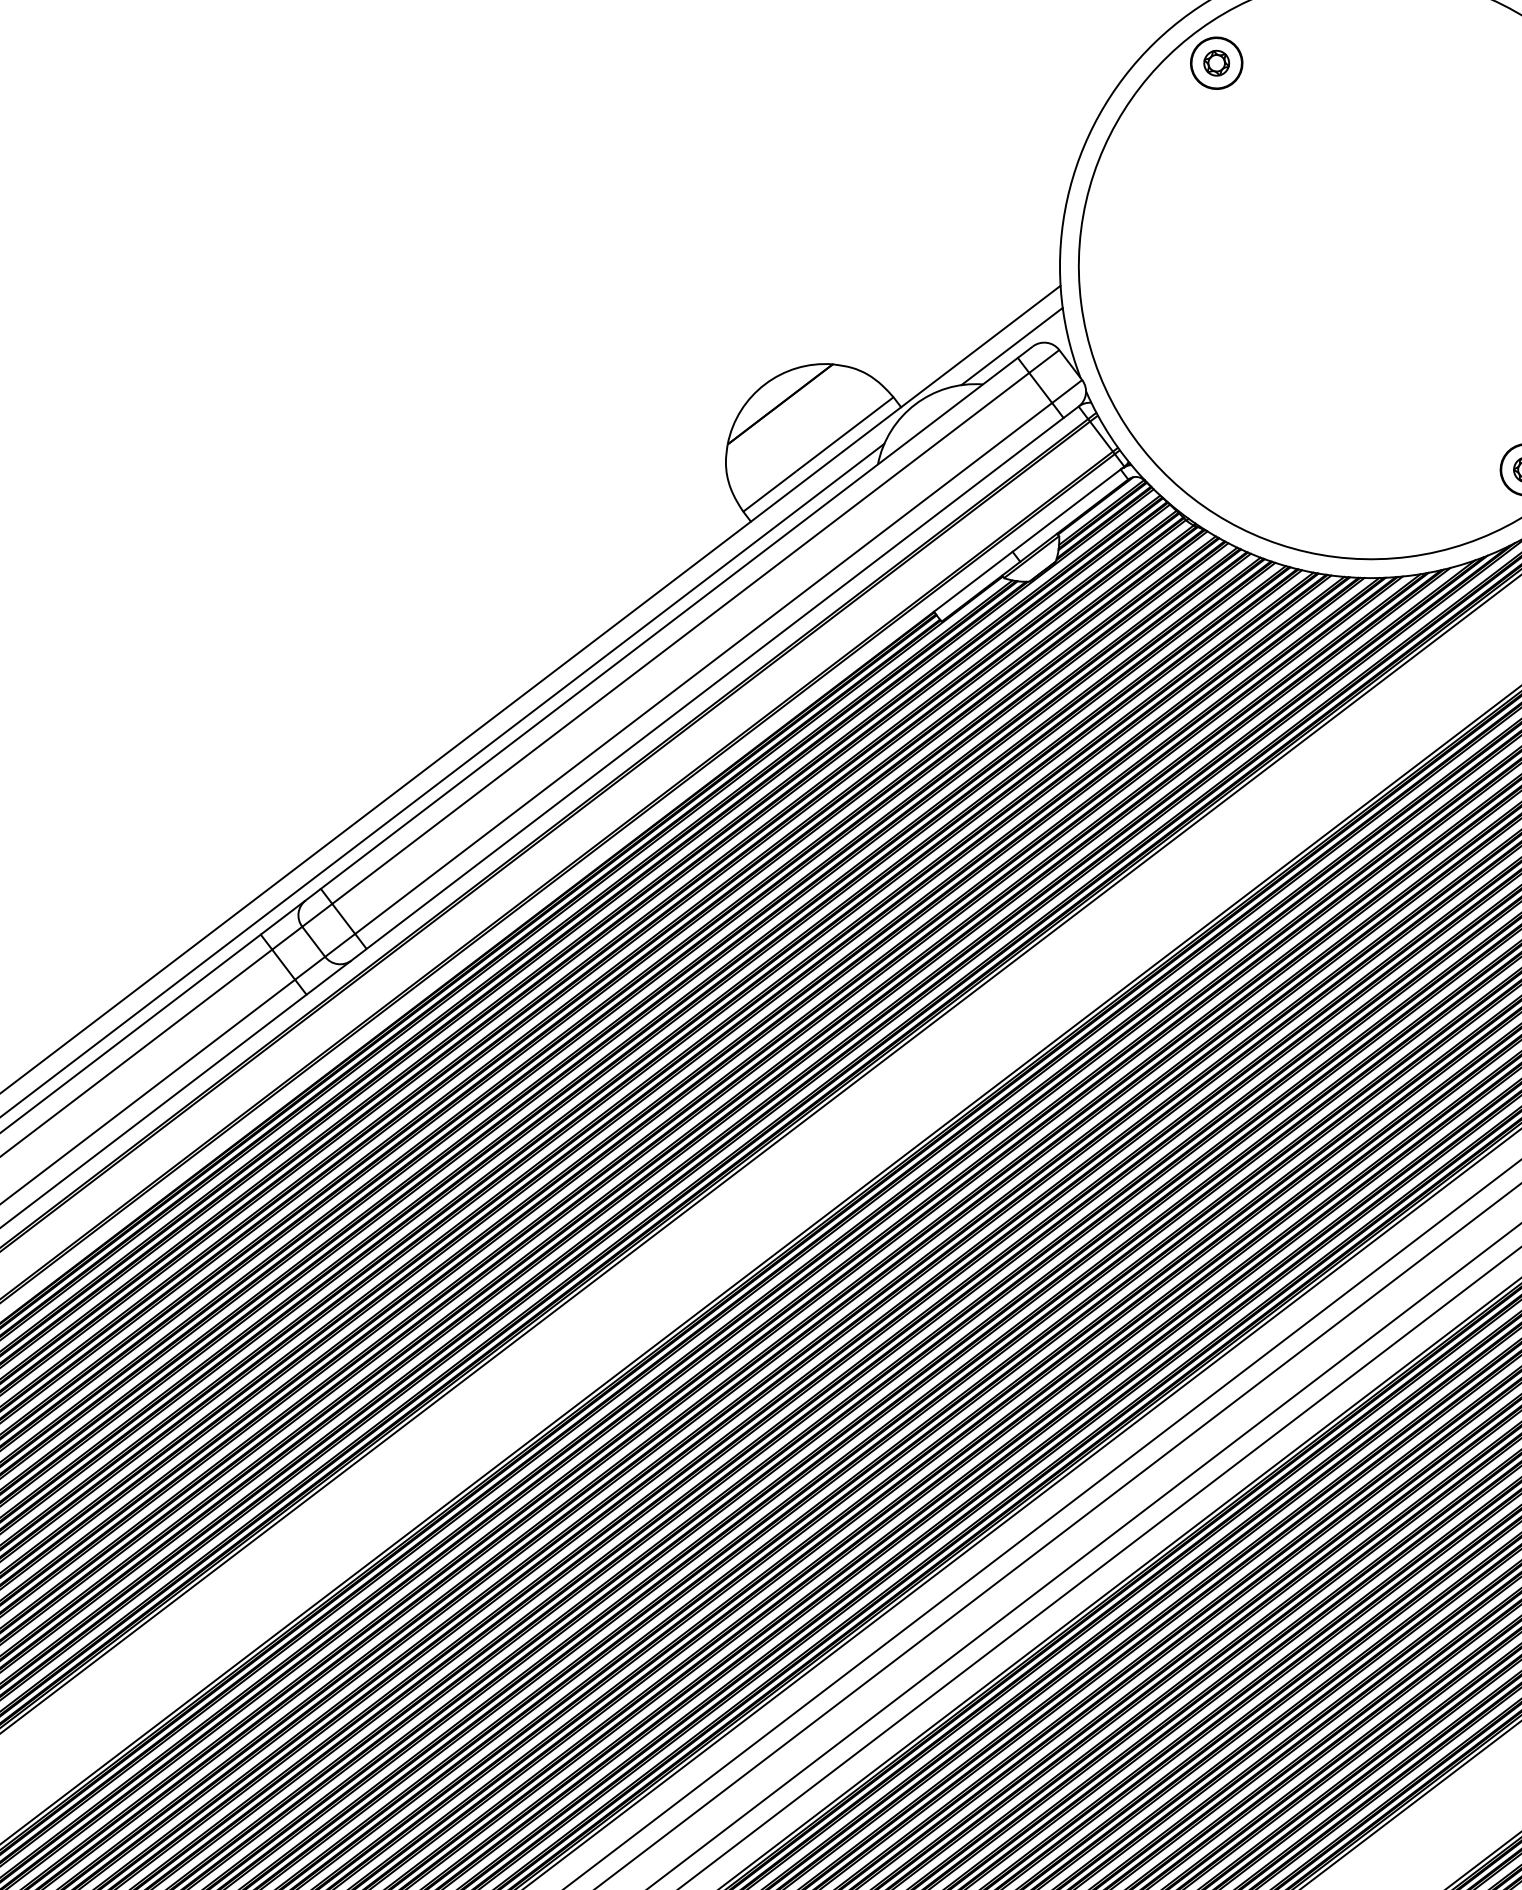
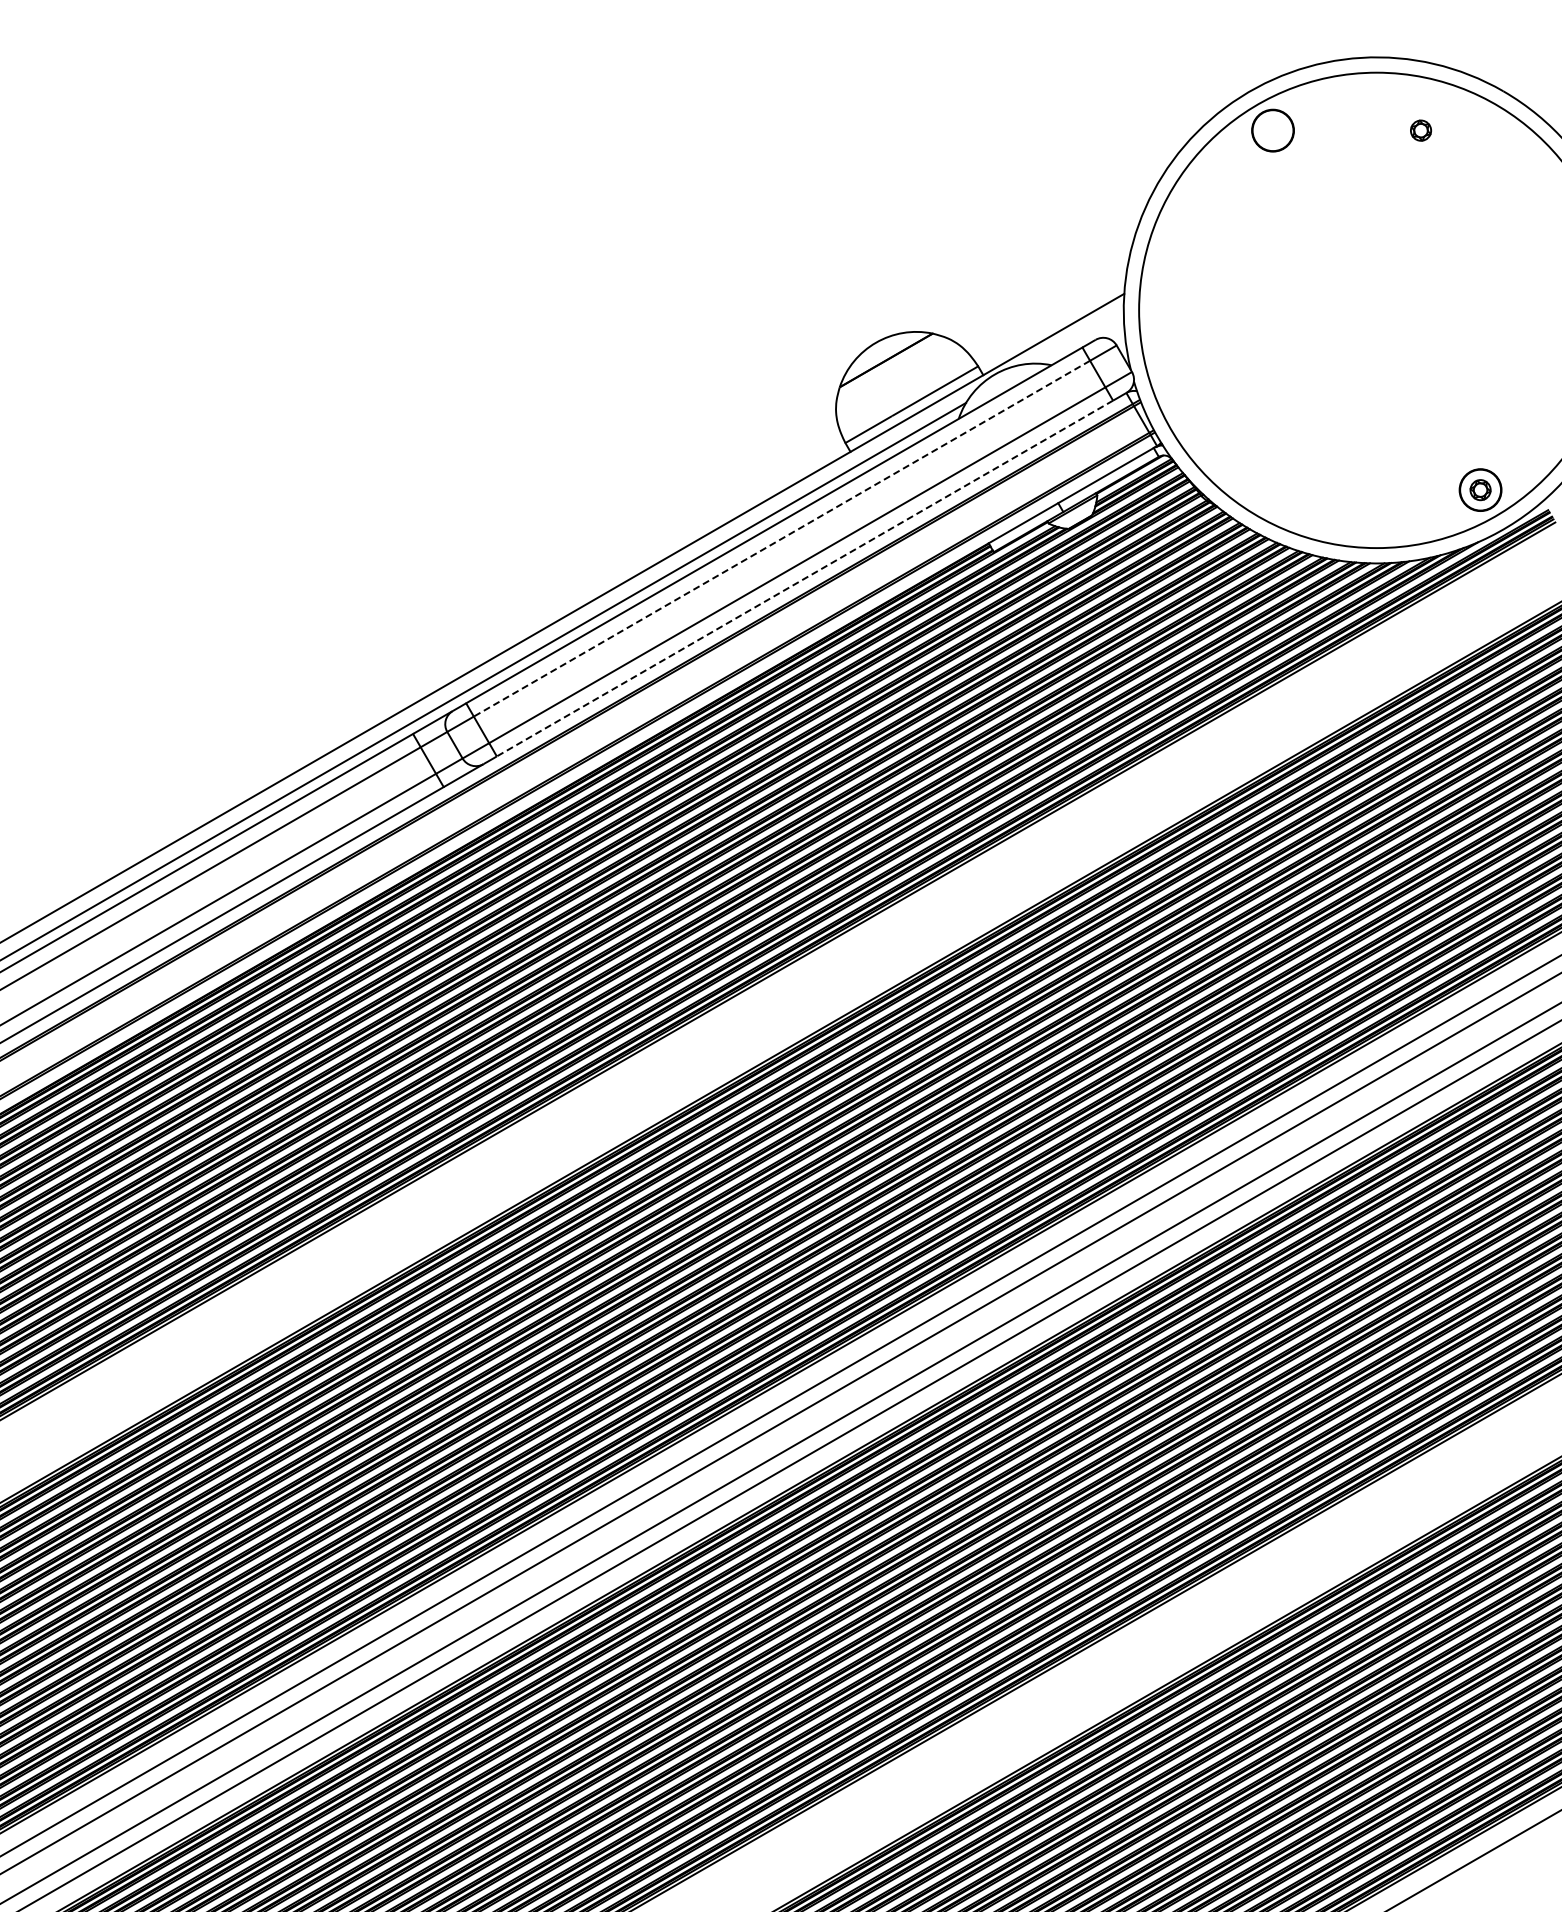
part: (1216, 63) -> (1420, 130), moved
line: (1011, 346) -> (1078, 337), removed
line: (680, 638) -> (781, 538), solid -> dashed
line: (714, 683) -> (804, 578), solid -> dashed

